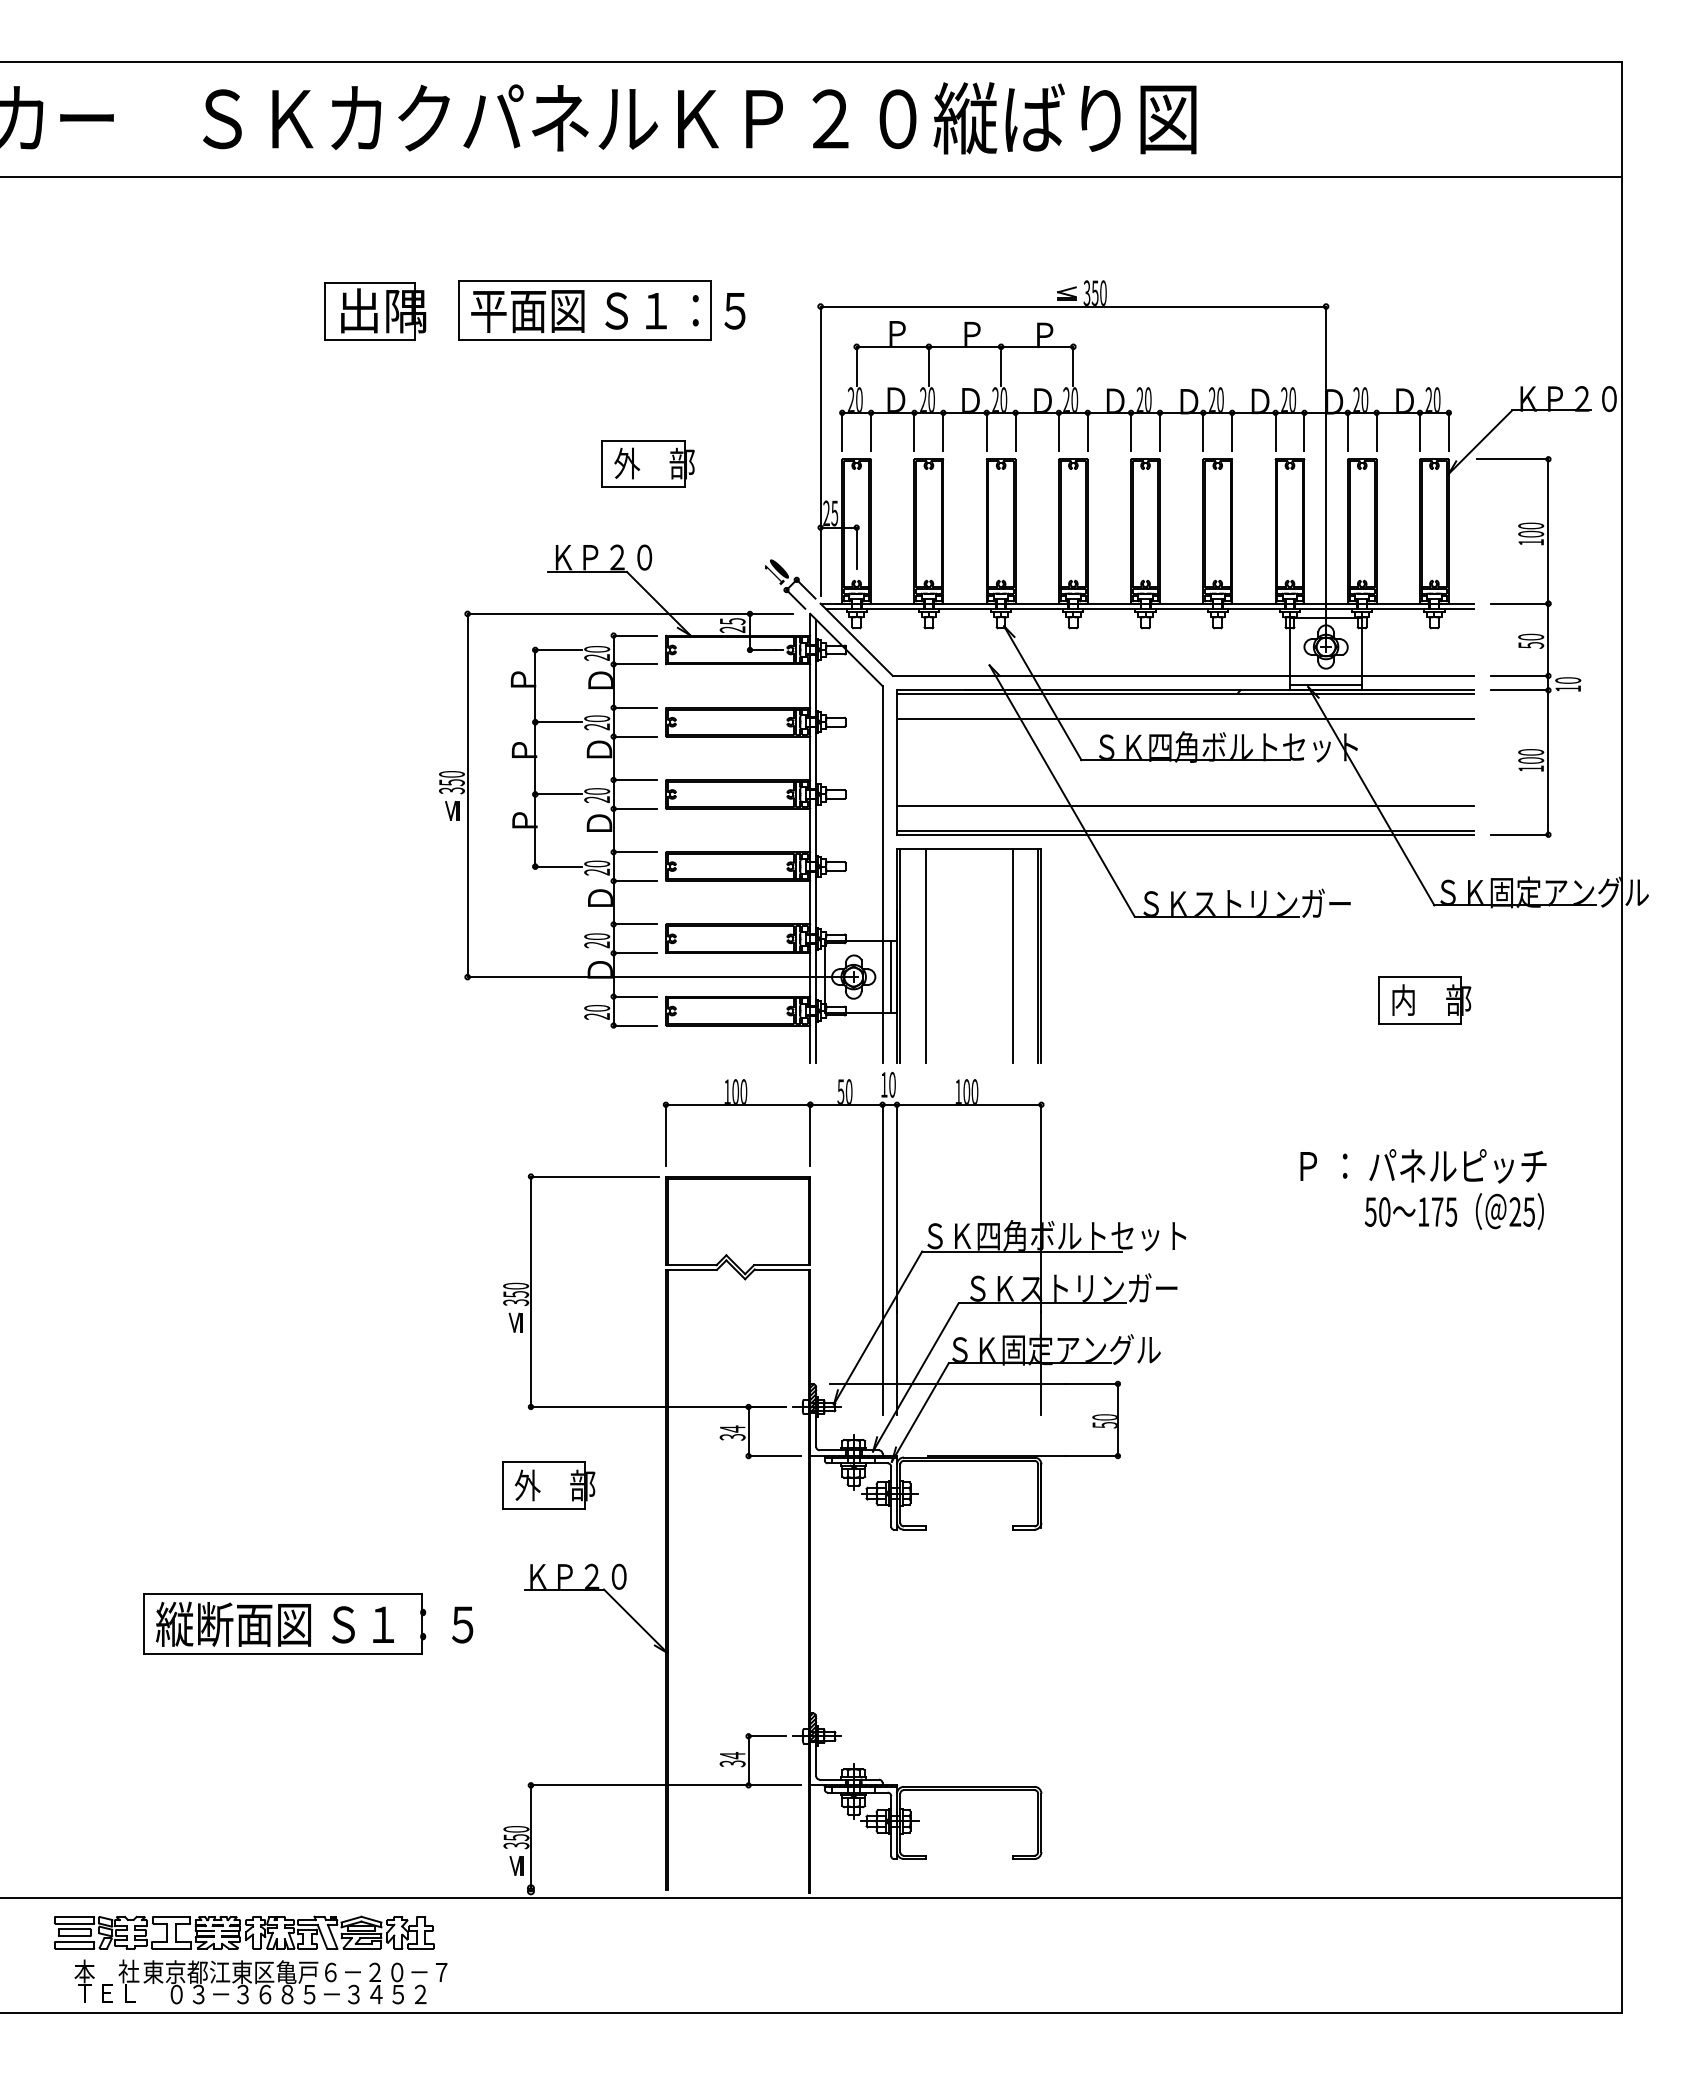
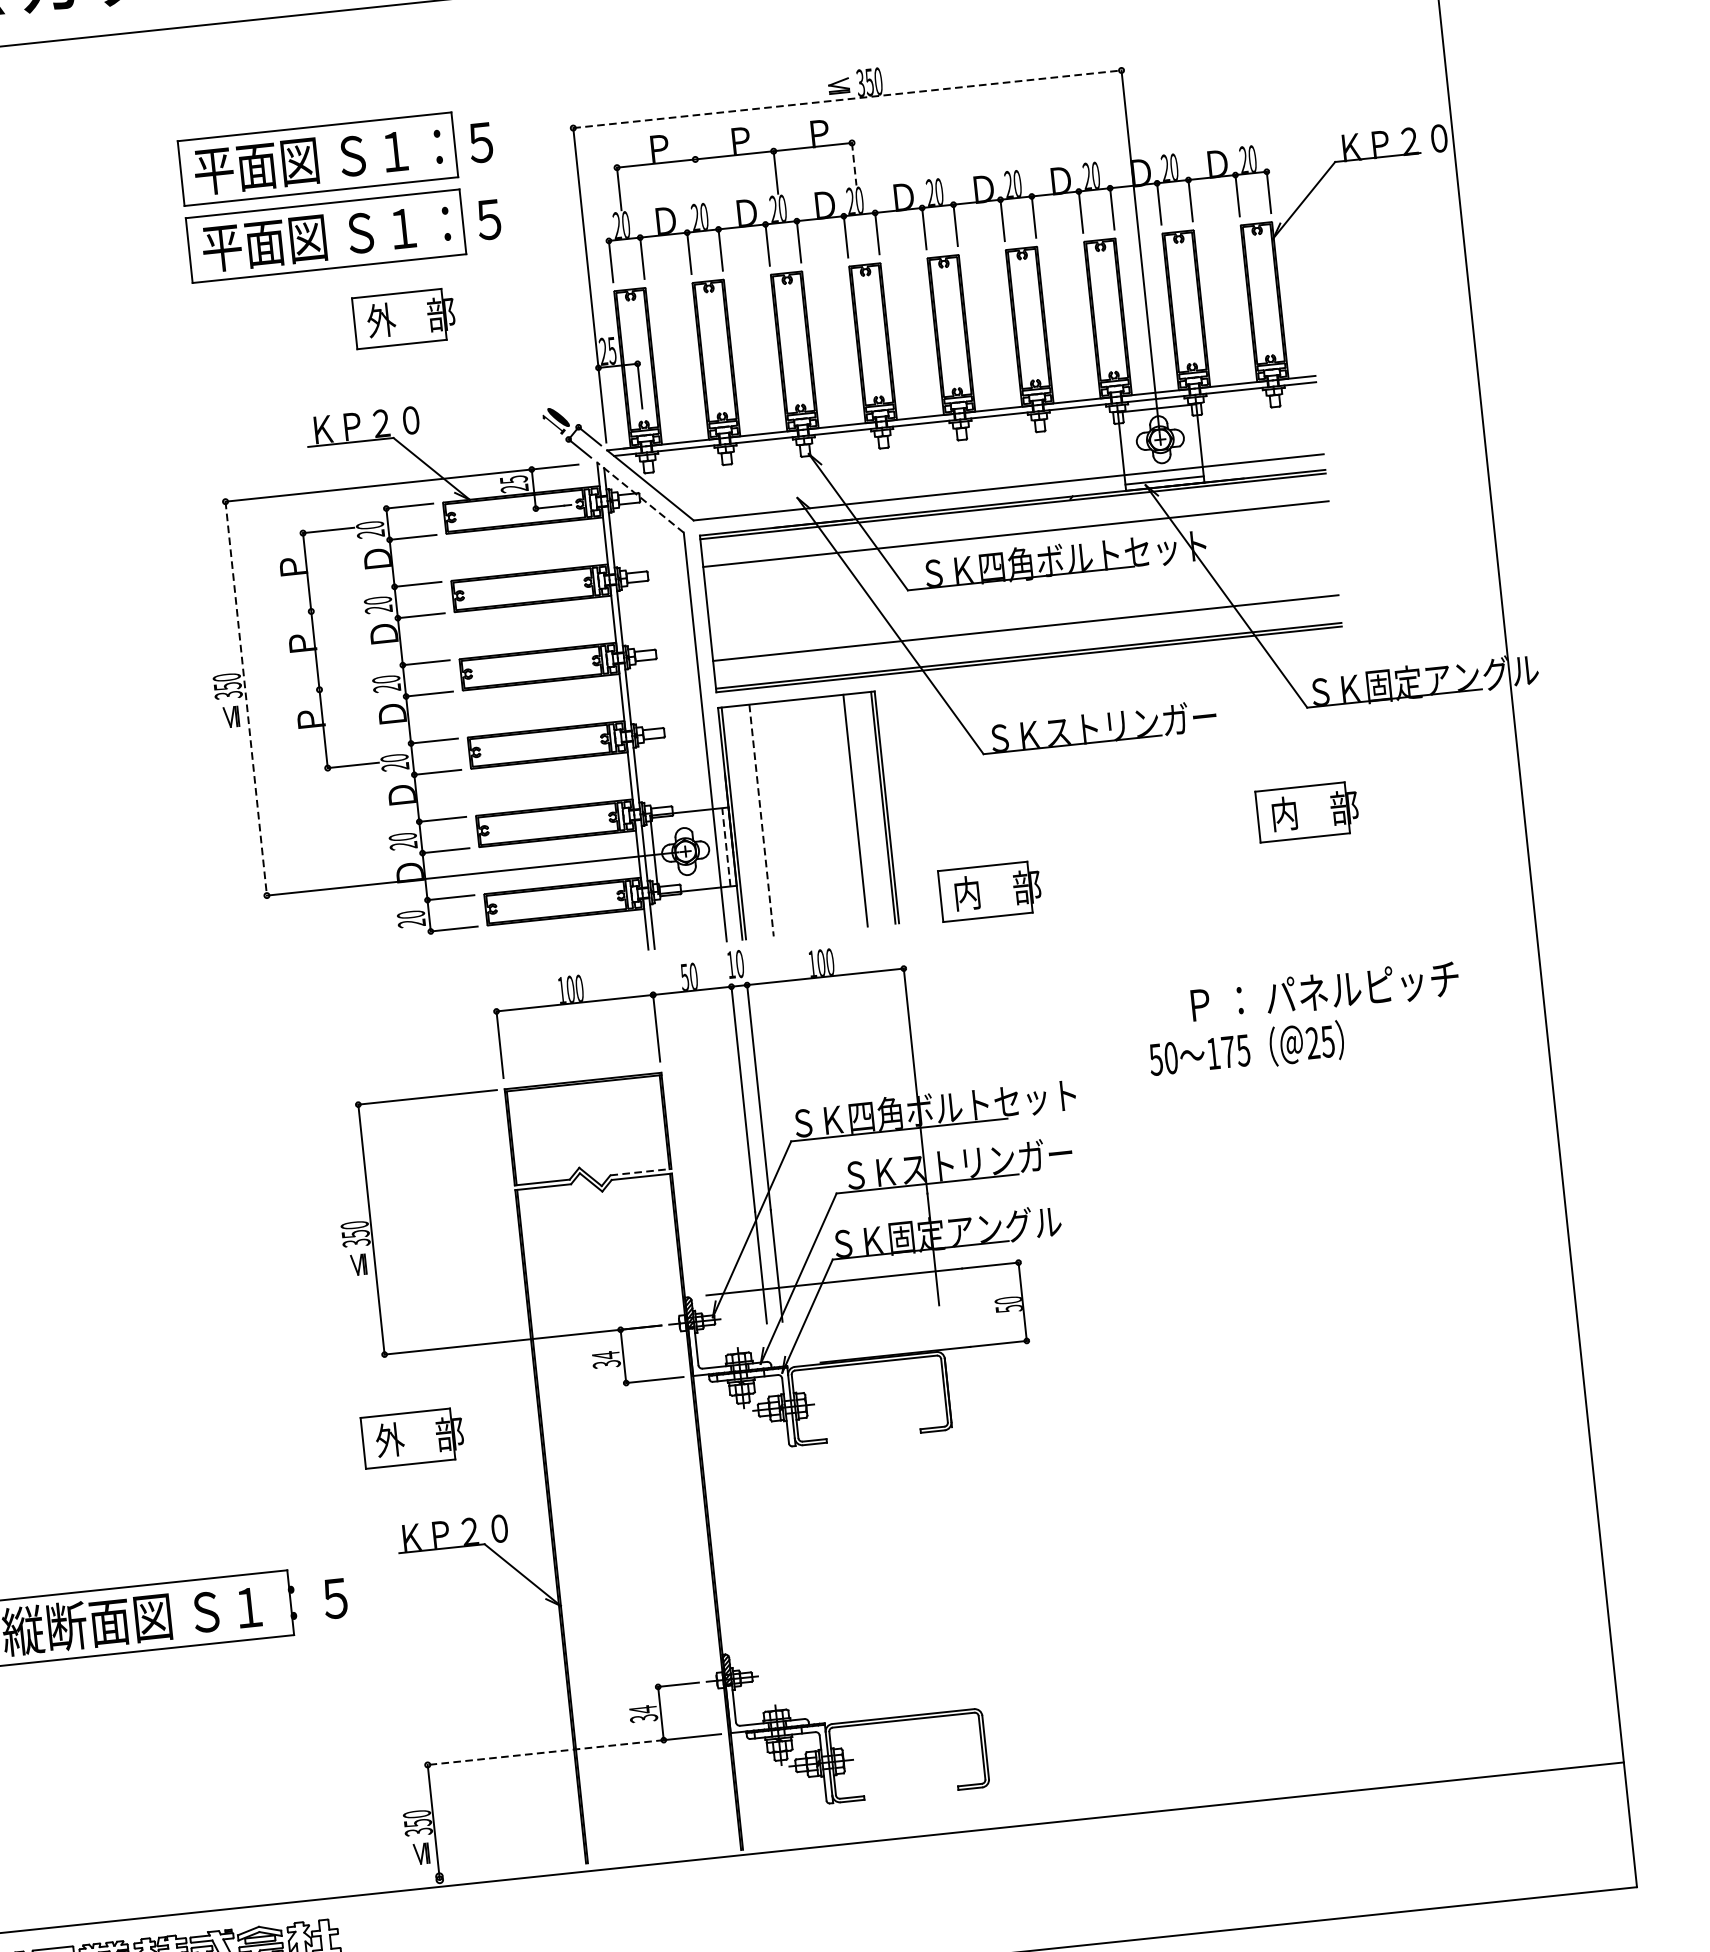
line: (1073, 306) -> (847, 99), solid -> dashed
part: (375, 311) -> (91, 184), removed
line: (928, 366) -> (697, 180), removed
line: (1073, 366) -> (854, 164), solid -> dashed
part: (601, 381) -> (344, 234), added
part: (1528, 646) -> (1379, 416), removed
line: (846, 649) -> (640, 497), solid -> dashed
line: (558, 722) -> (336, 609), removed
line: (558, 794) -> (344, 687), removed
line: (467, 795) -> (246, 698), solid -> dashed
line: (925, 956) -> (761, 821), solid -> dashed
line: (891, 976) -> (726, 846), solid -> dashed
part: (1127, 1042) -> (990, 891), added
text: (1453, 1211) -> (1245, 1049), moved
line: (782, 1265) -> (641, 1172), solid -> dashed
line: (639, 1785) -> (545, 1752), solid -> dashed

